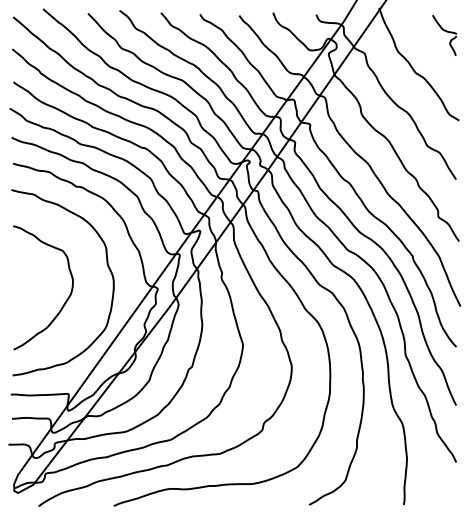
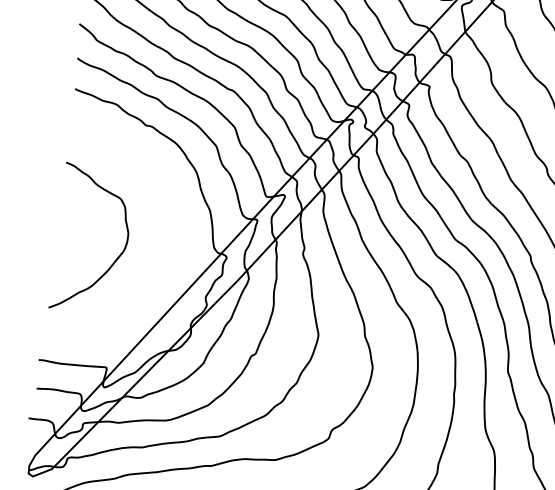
curve: (106, 264) -> (170, 221), removed

